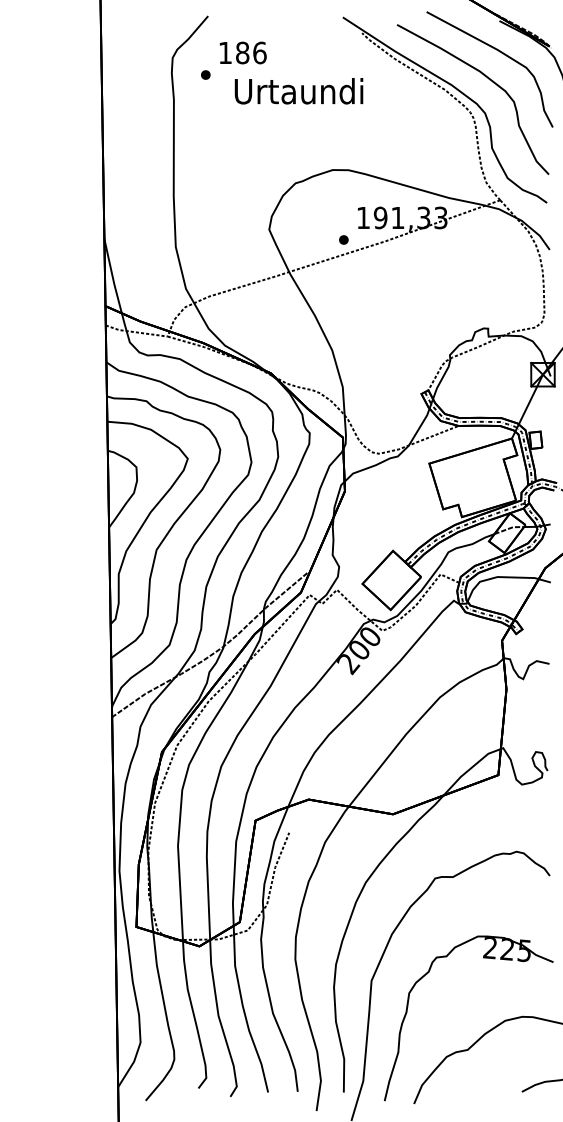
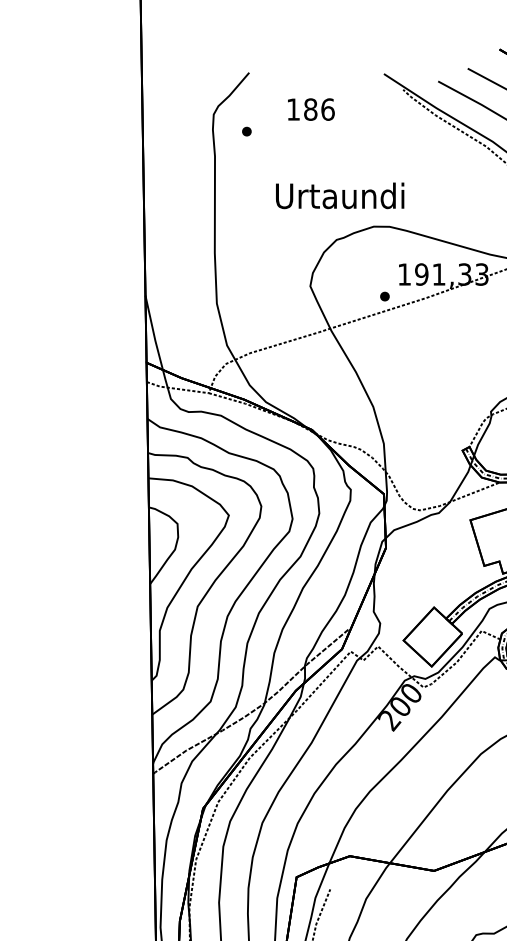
text: (242, 52) -> (310, 109), moved
text: (298, 91) -> (339, 196), moved

